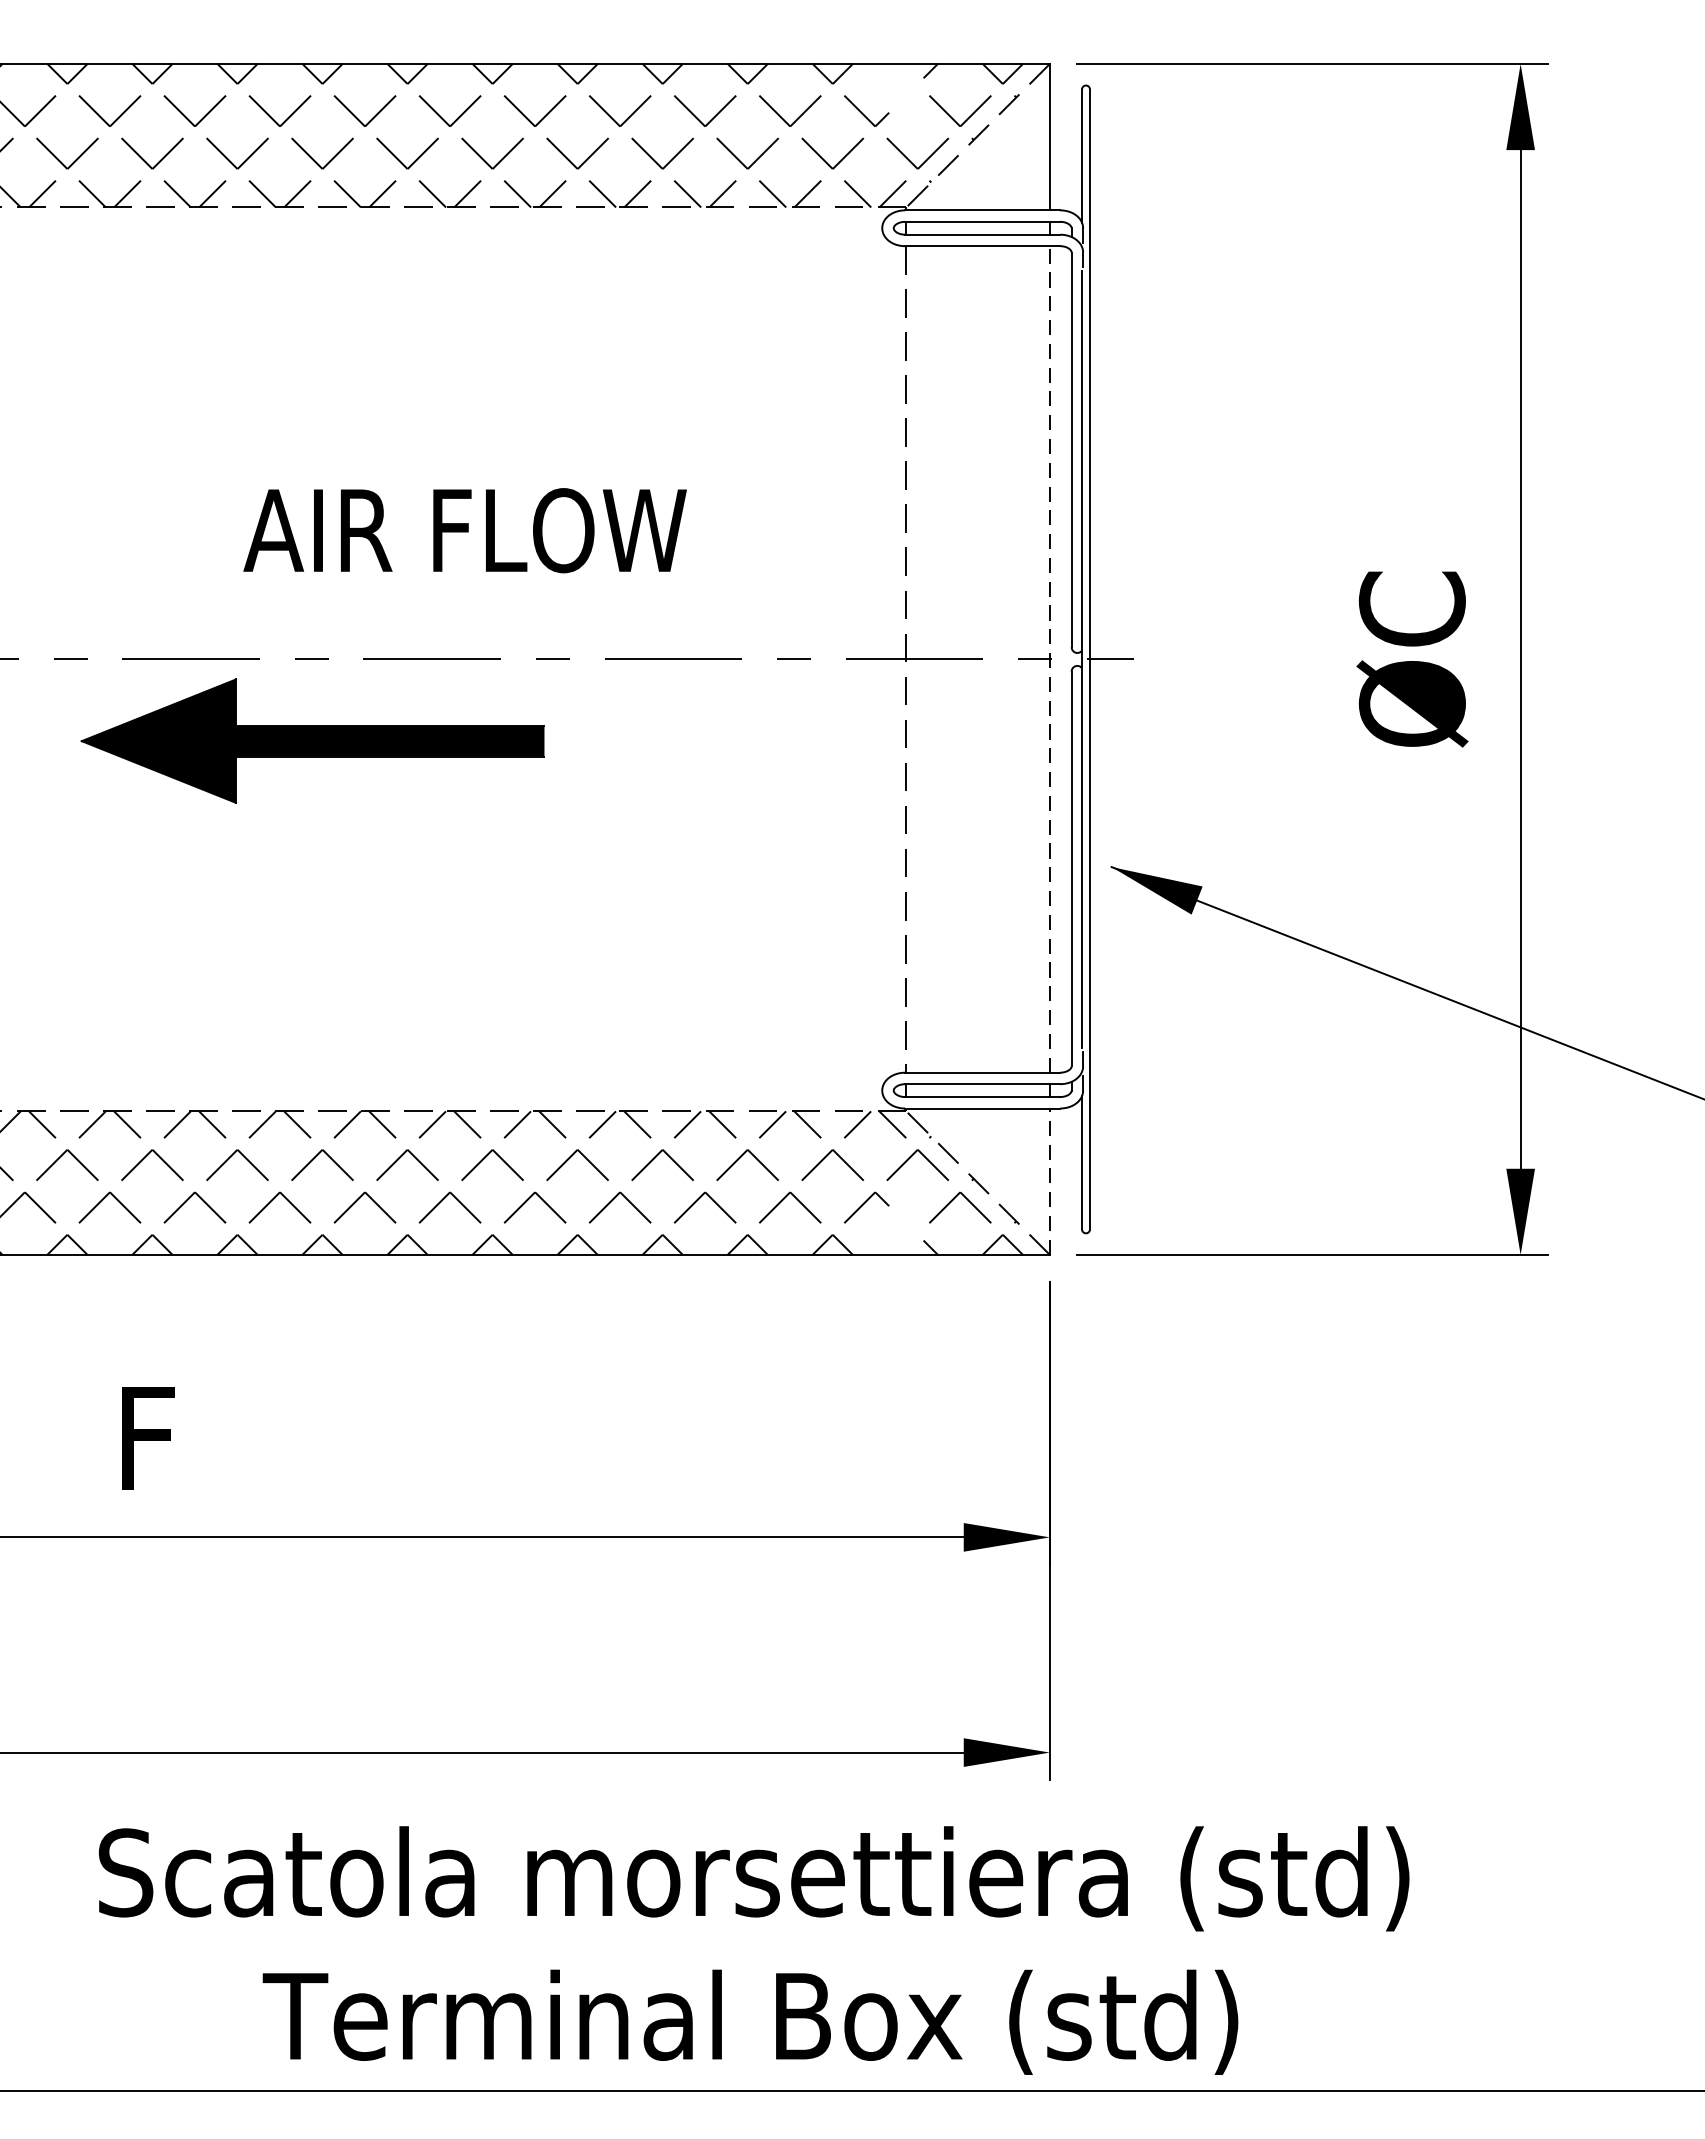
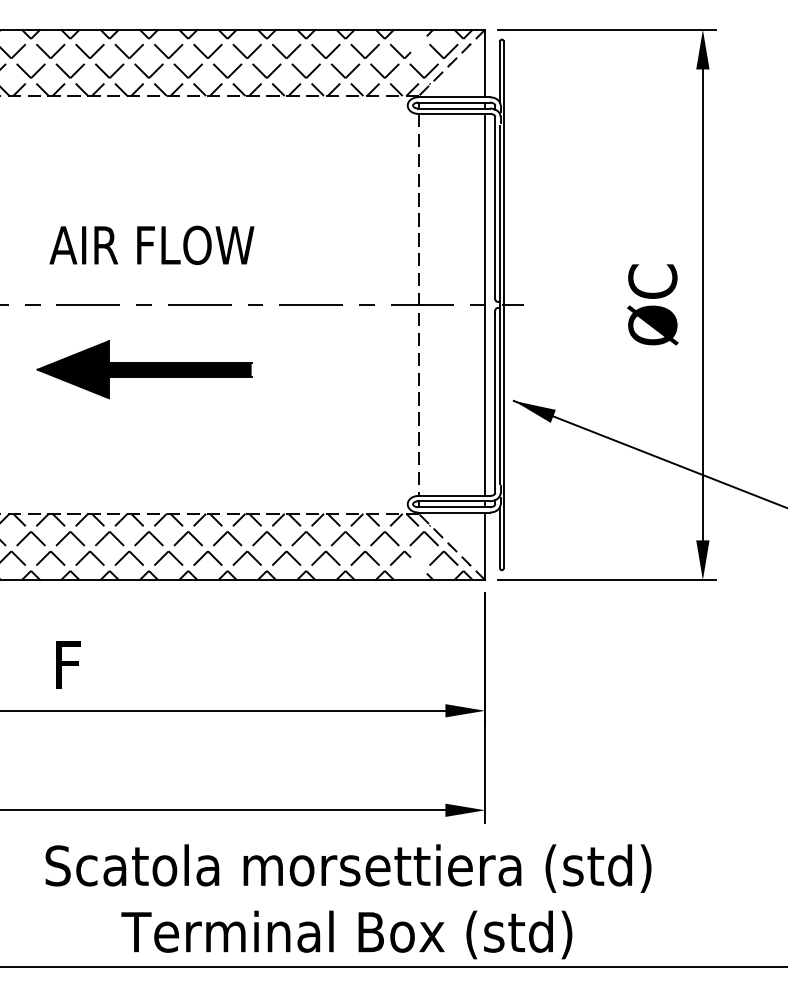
text: (464, 530) -> (151, 245), moved
line: (1050, 658) -> (485, 304), dashed -> solid
part: (312, 740) -> (144, 369), moved
line: (1050, 1181) -> (485, 546), dashed -> solid

